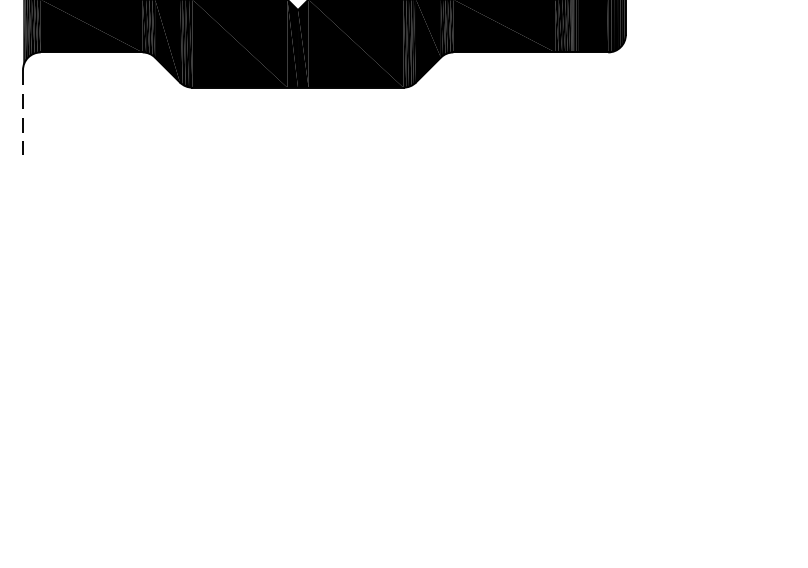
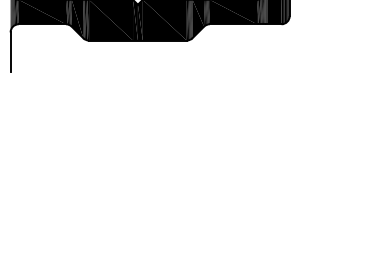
line: (22, 113) -> (10, 52), dashed -> solid

